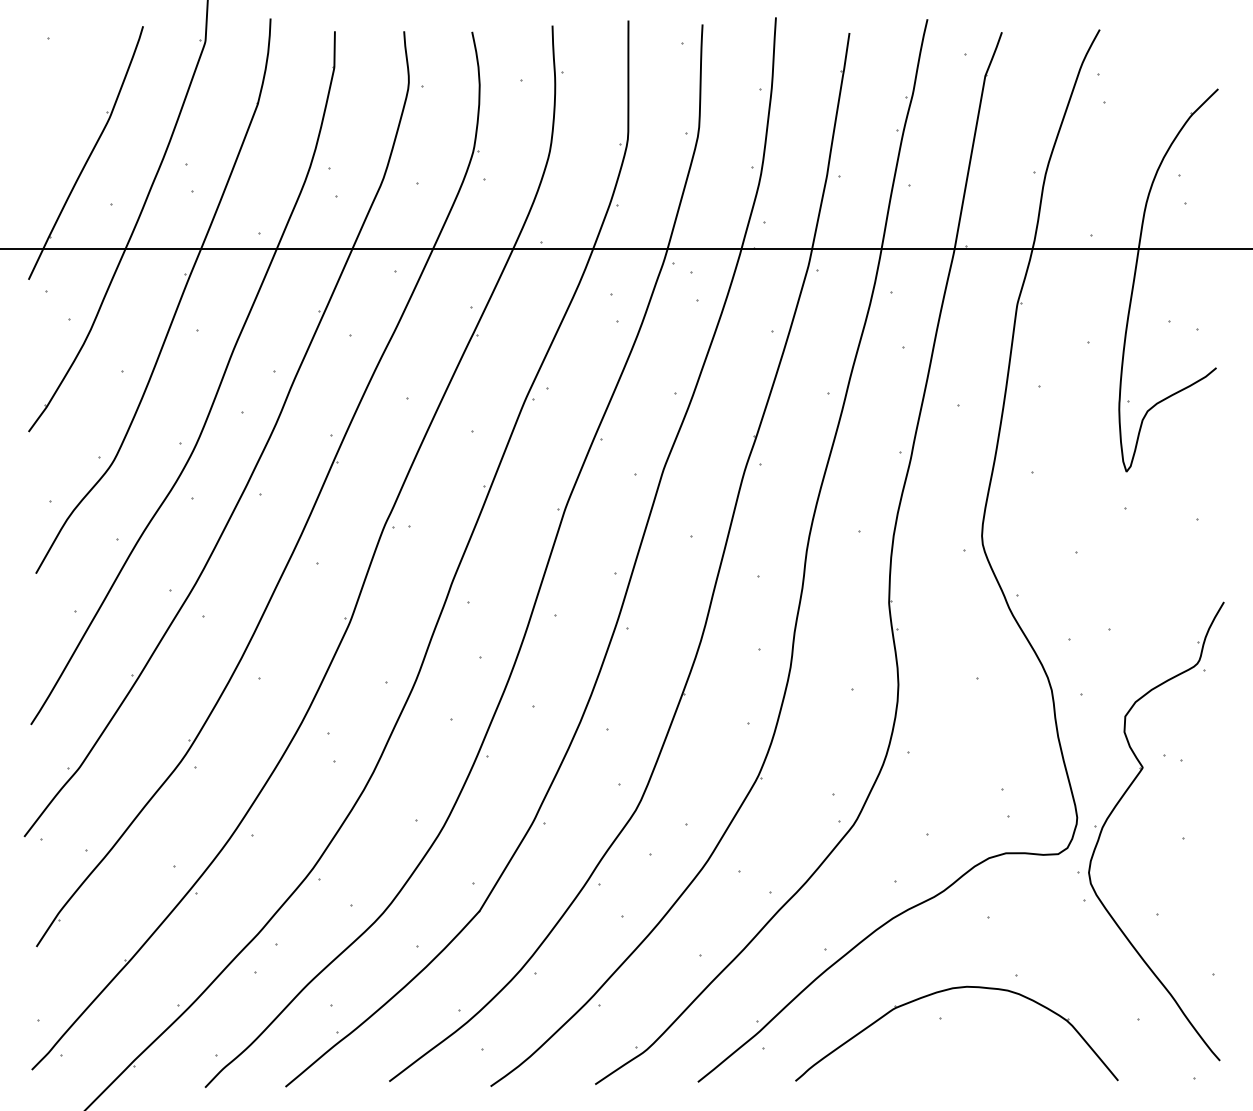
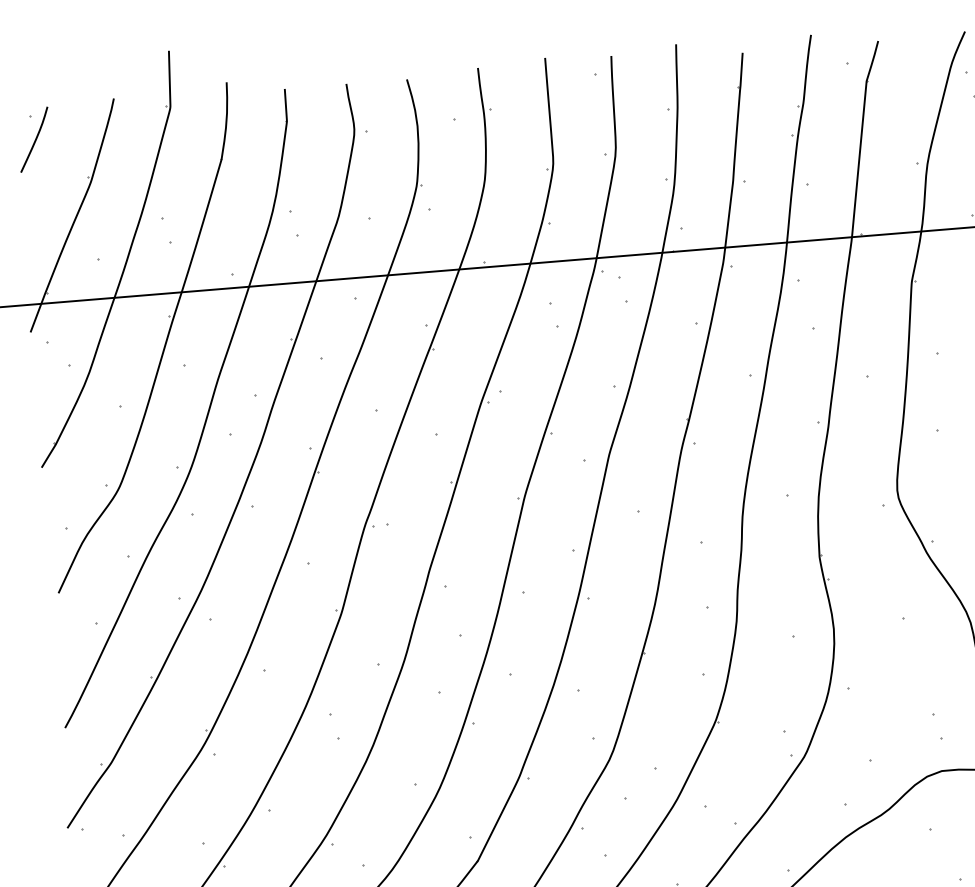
curve: (51, 64) -> (35, 139), added

